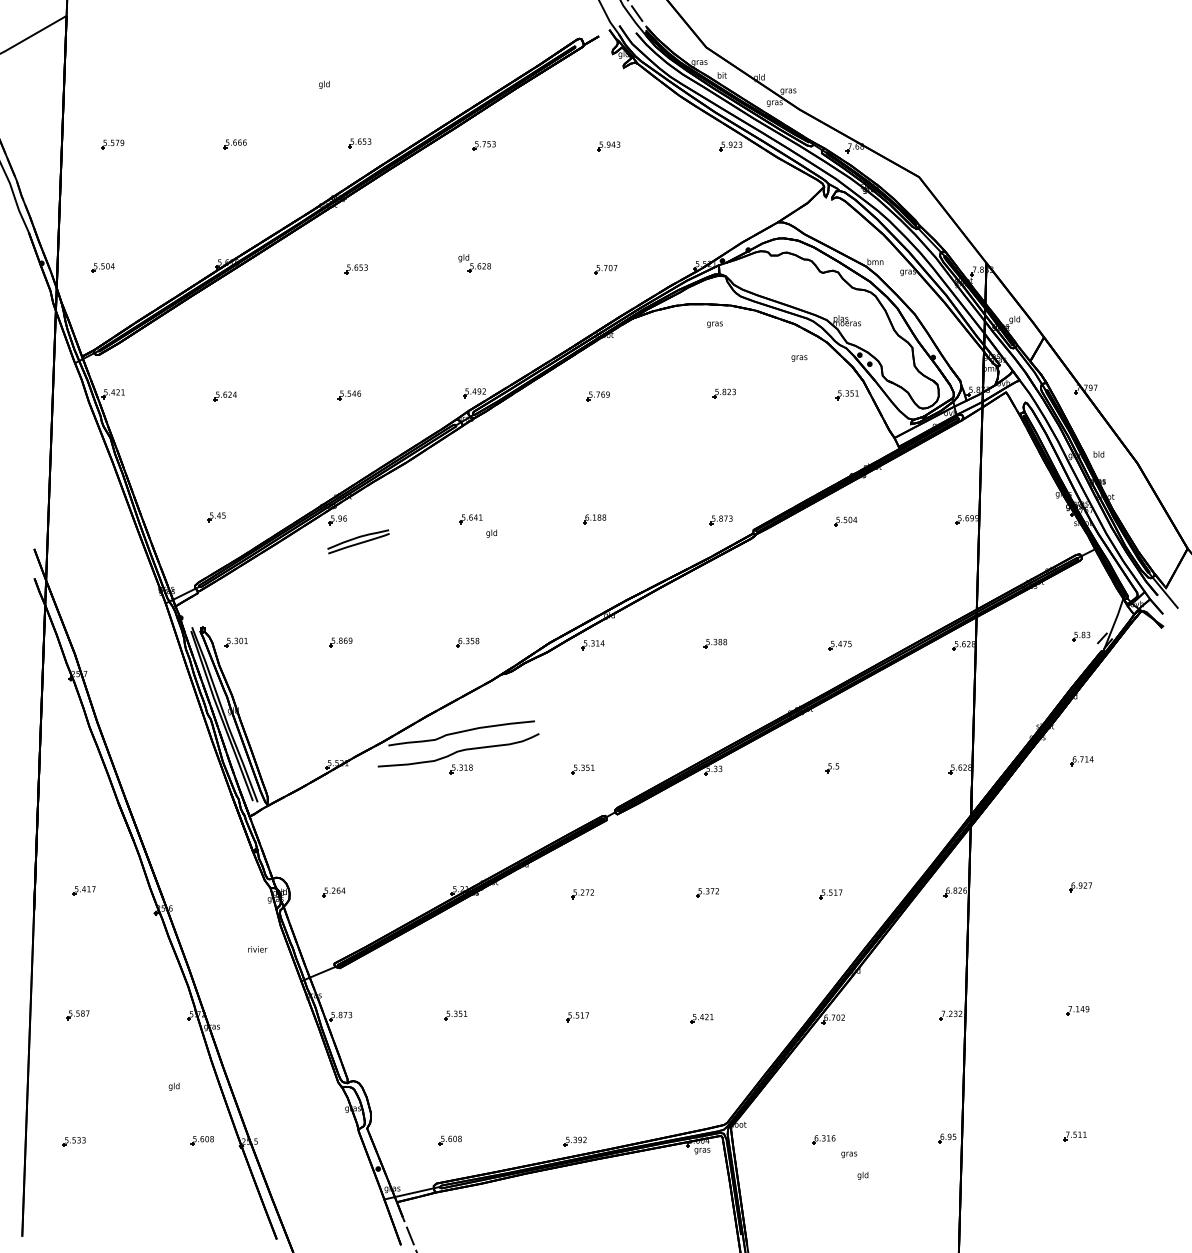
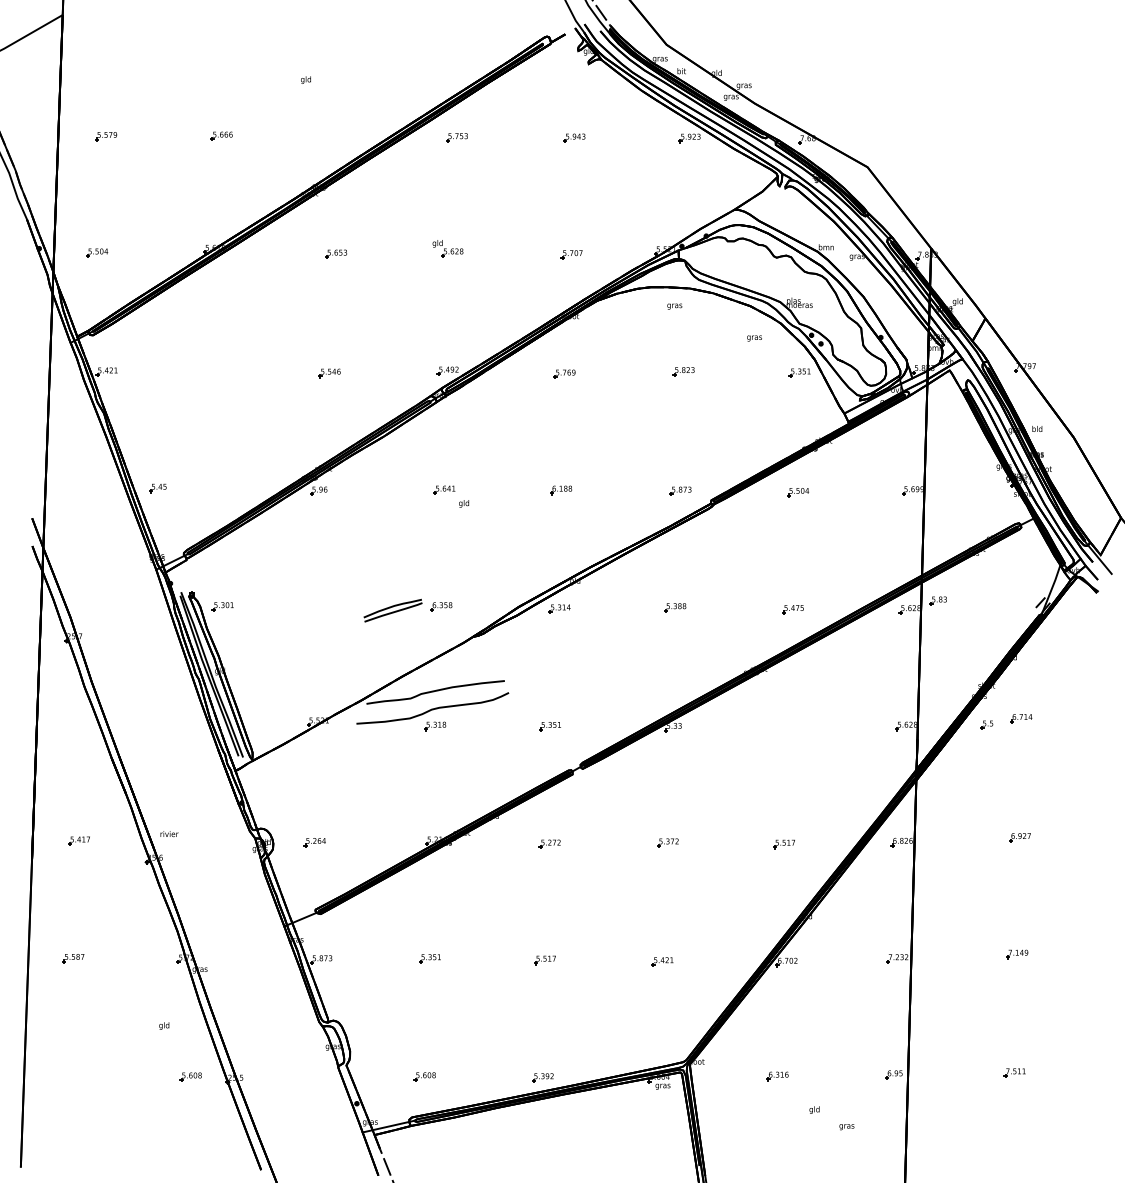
part: (359, 143) -> (339, 135), removed
part: (224, 396) -> (211, 374), removed
part: (216, 517) -> (157, 488), moved
part: (358, 541) -> (393, 610), moved
part: (1081, 636) -> (938, 600), moved
part: (340, 642) -> (321, 606), removed
part: (832, 768) -> (986, 725), moved
text: (257, 949) -> (169, 834), moved
part: (73, 1141) -> (69, 1077), removed
text: (849, 1154) -> (847, 1126), moved

